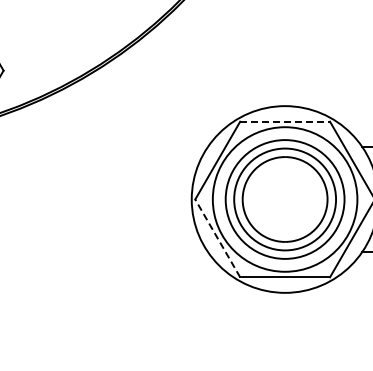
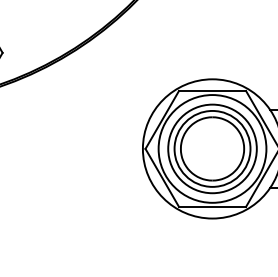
line: (285, 121) -> (212, 90), dashed -> solid
line: (217, 238) -> (162, 178), dashed -> solid

